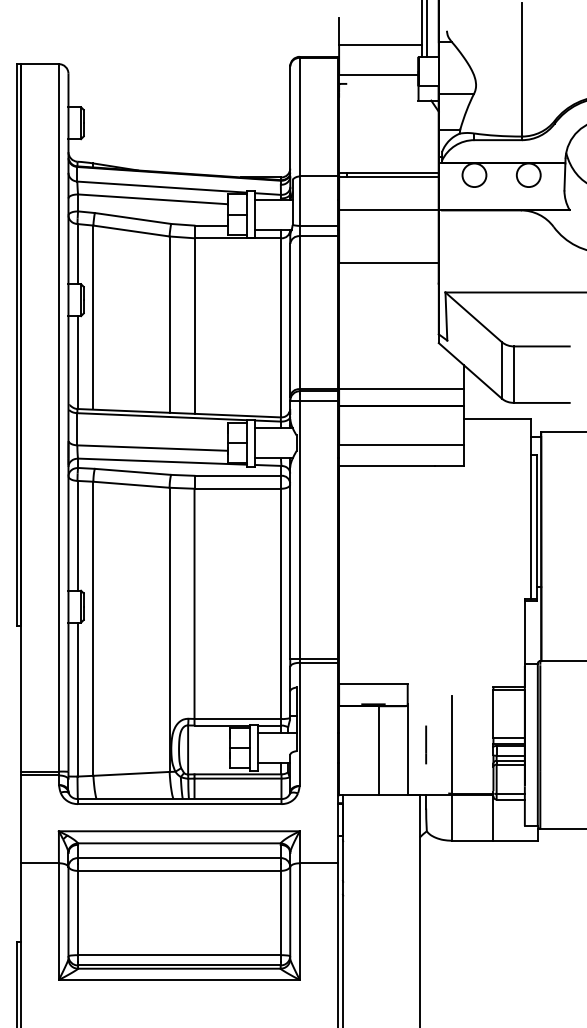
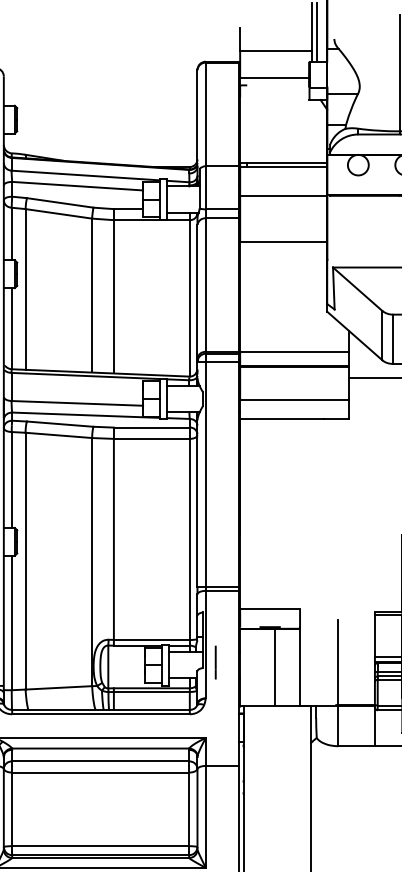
line: (426, 744) -> (216, 662), moved

